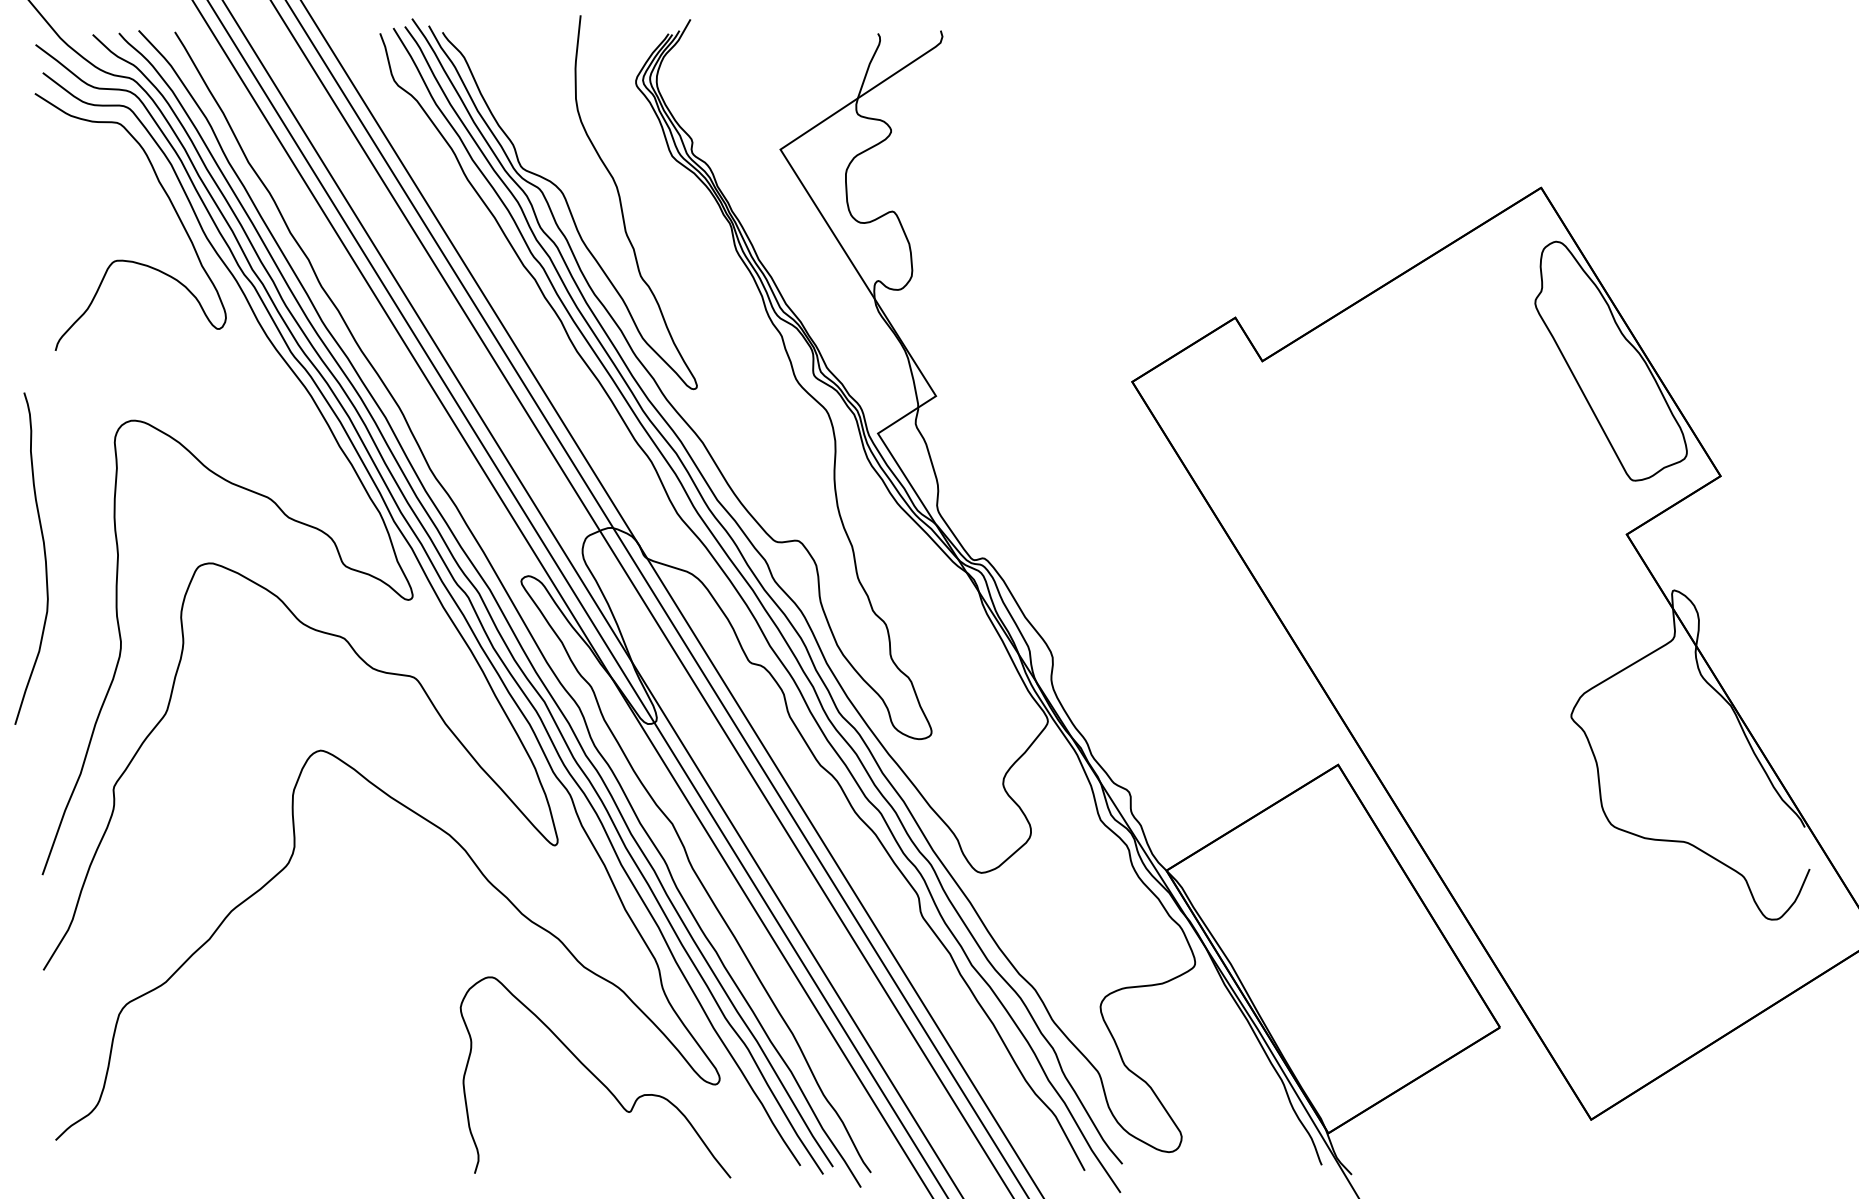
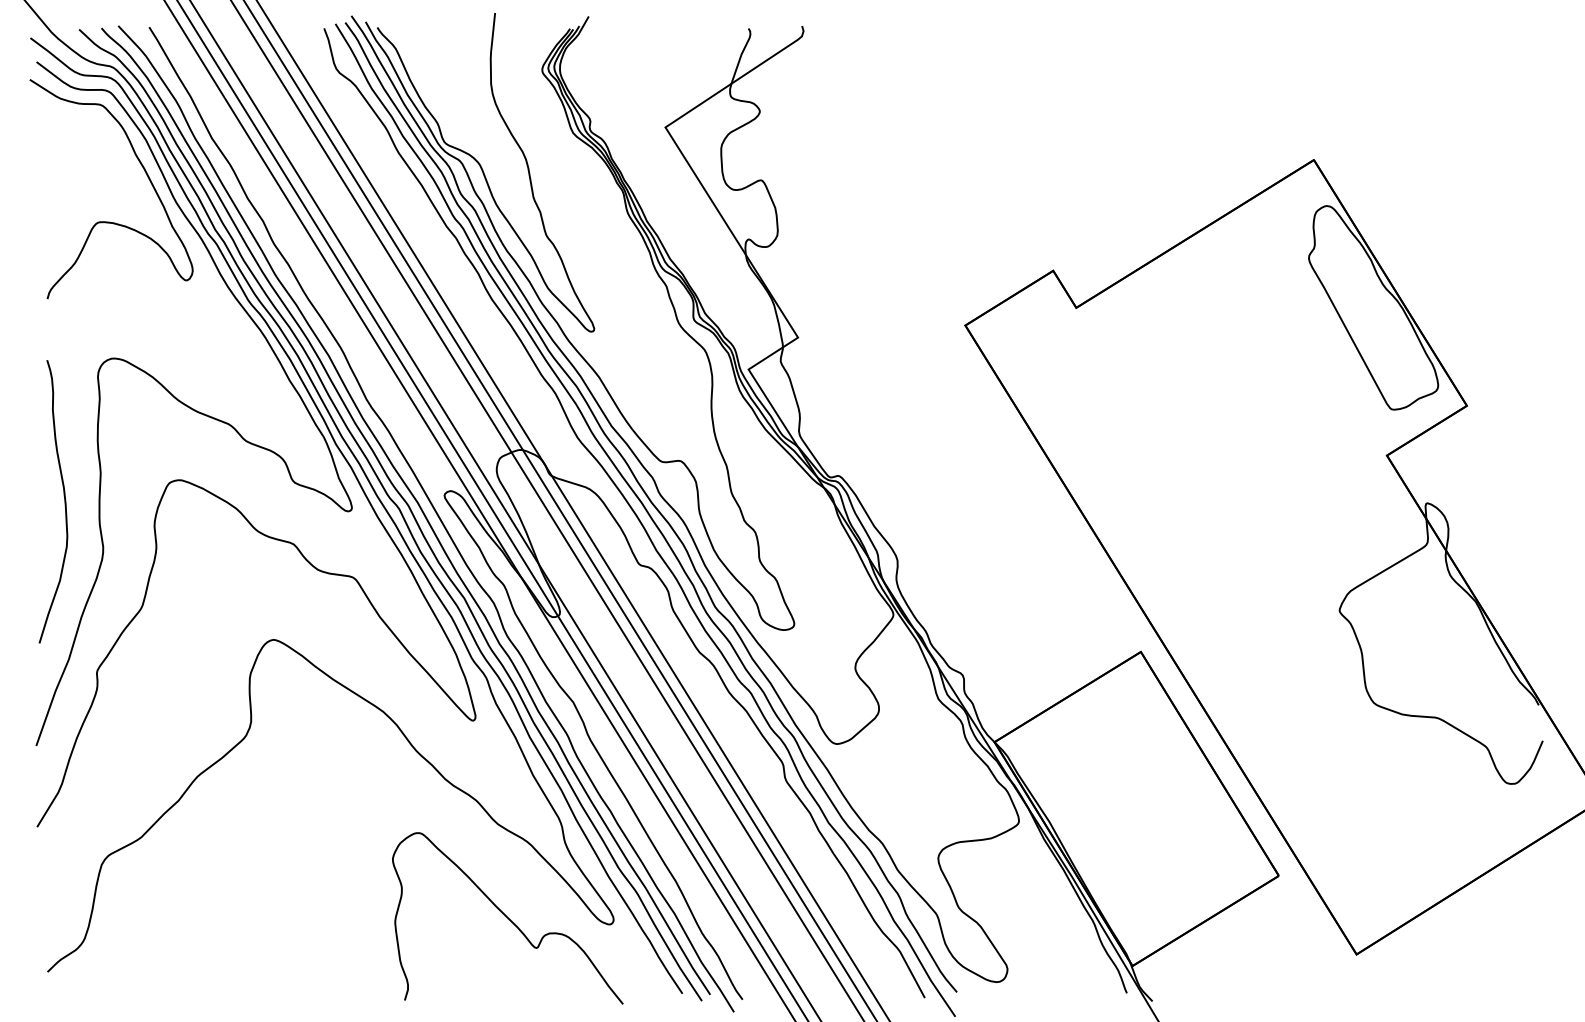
curve: (44, 558) -> (64, 501), moved

